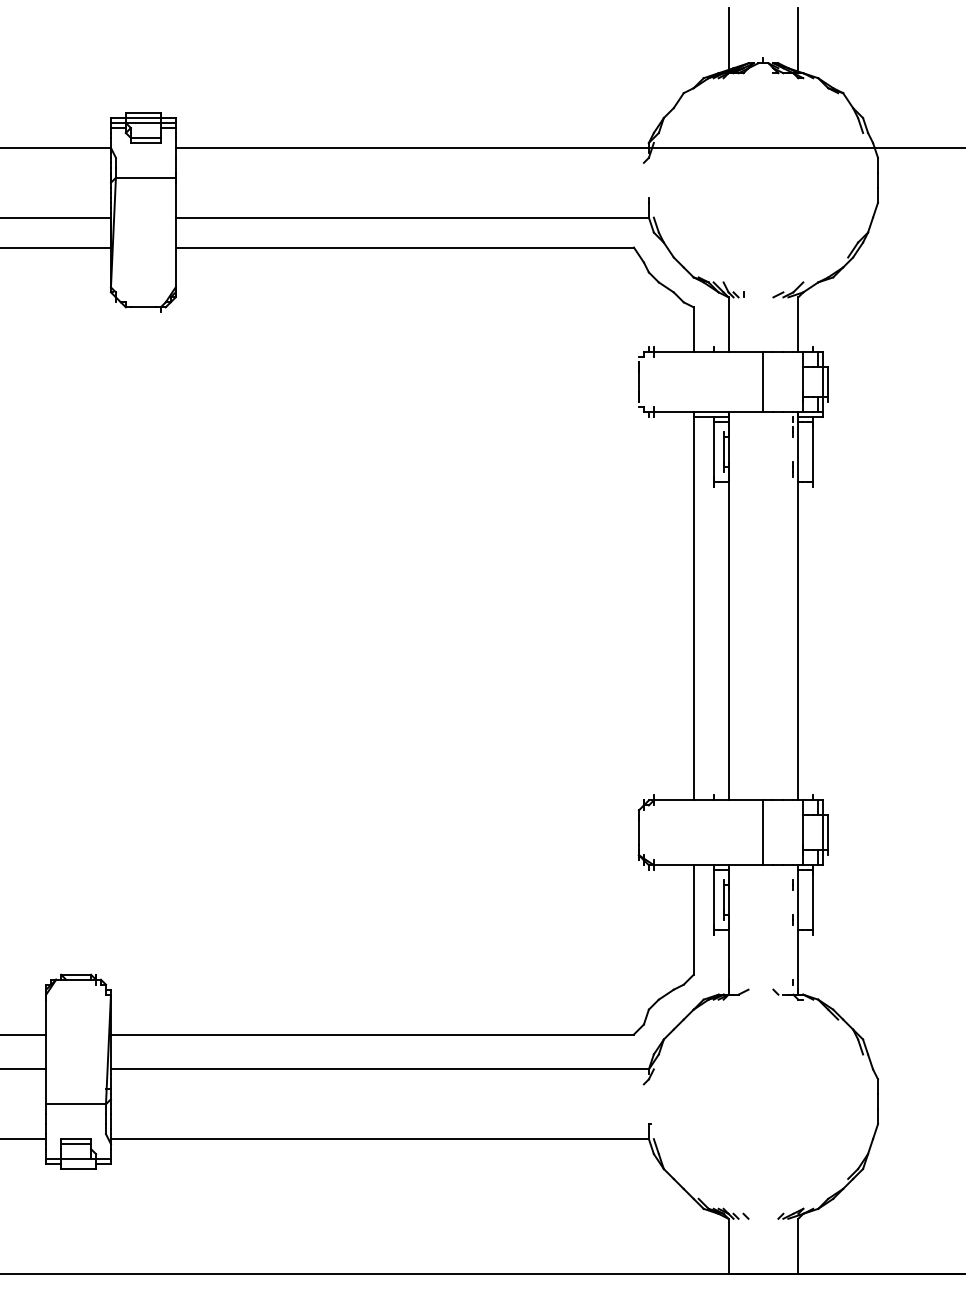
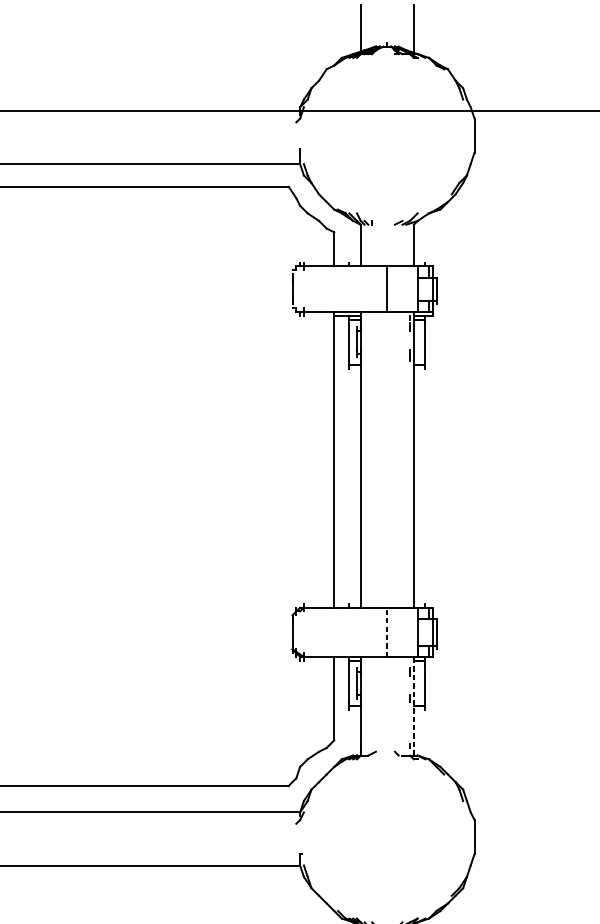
line: (763, 832) -> (387, 632), solid -> dashed
line: (798, 929) -> (413, 705), solid -> dashed

